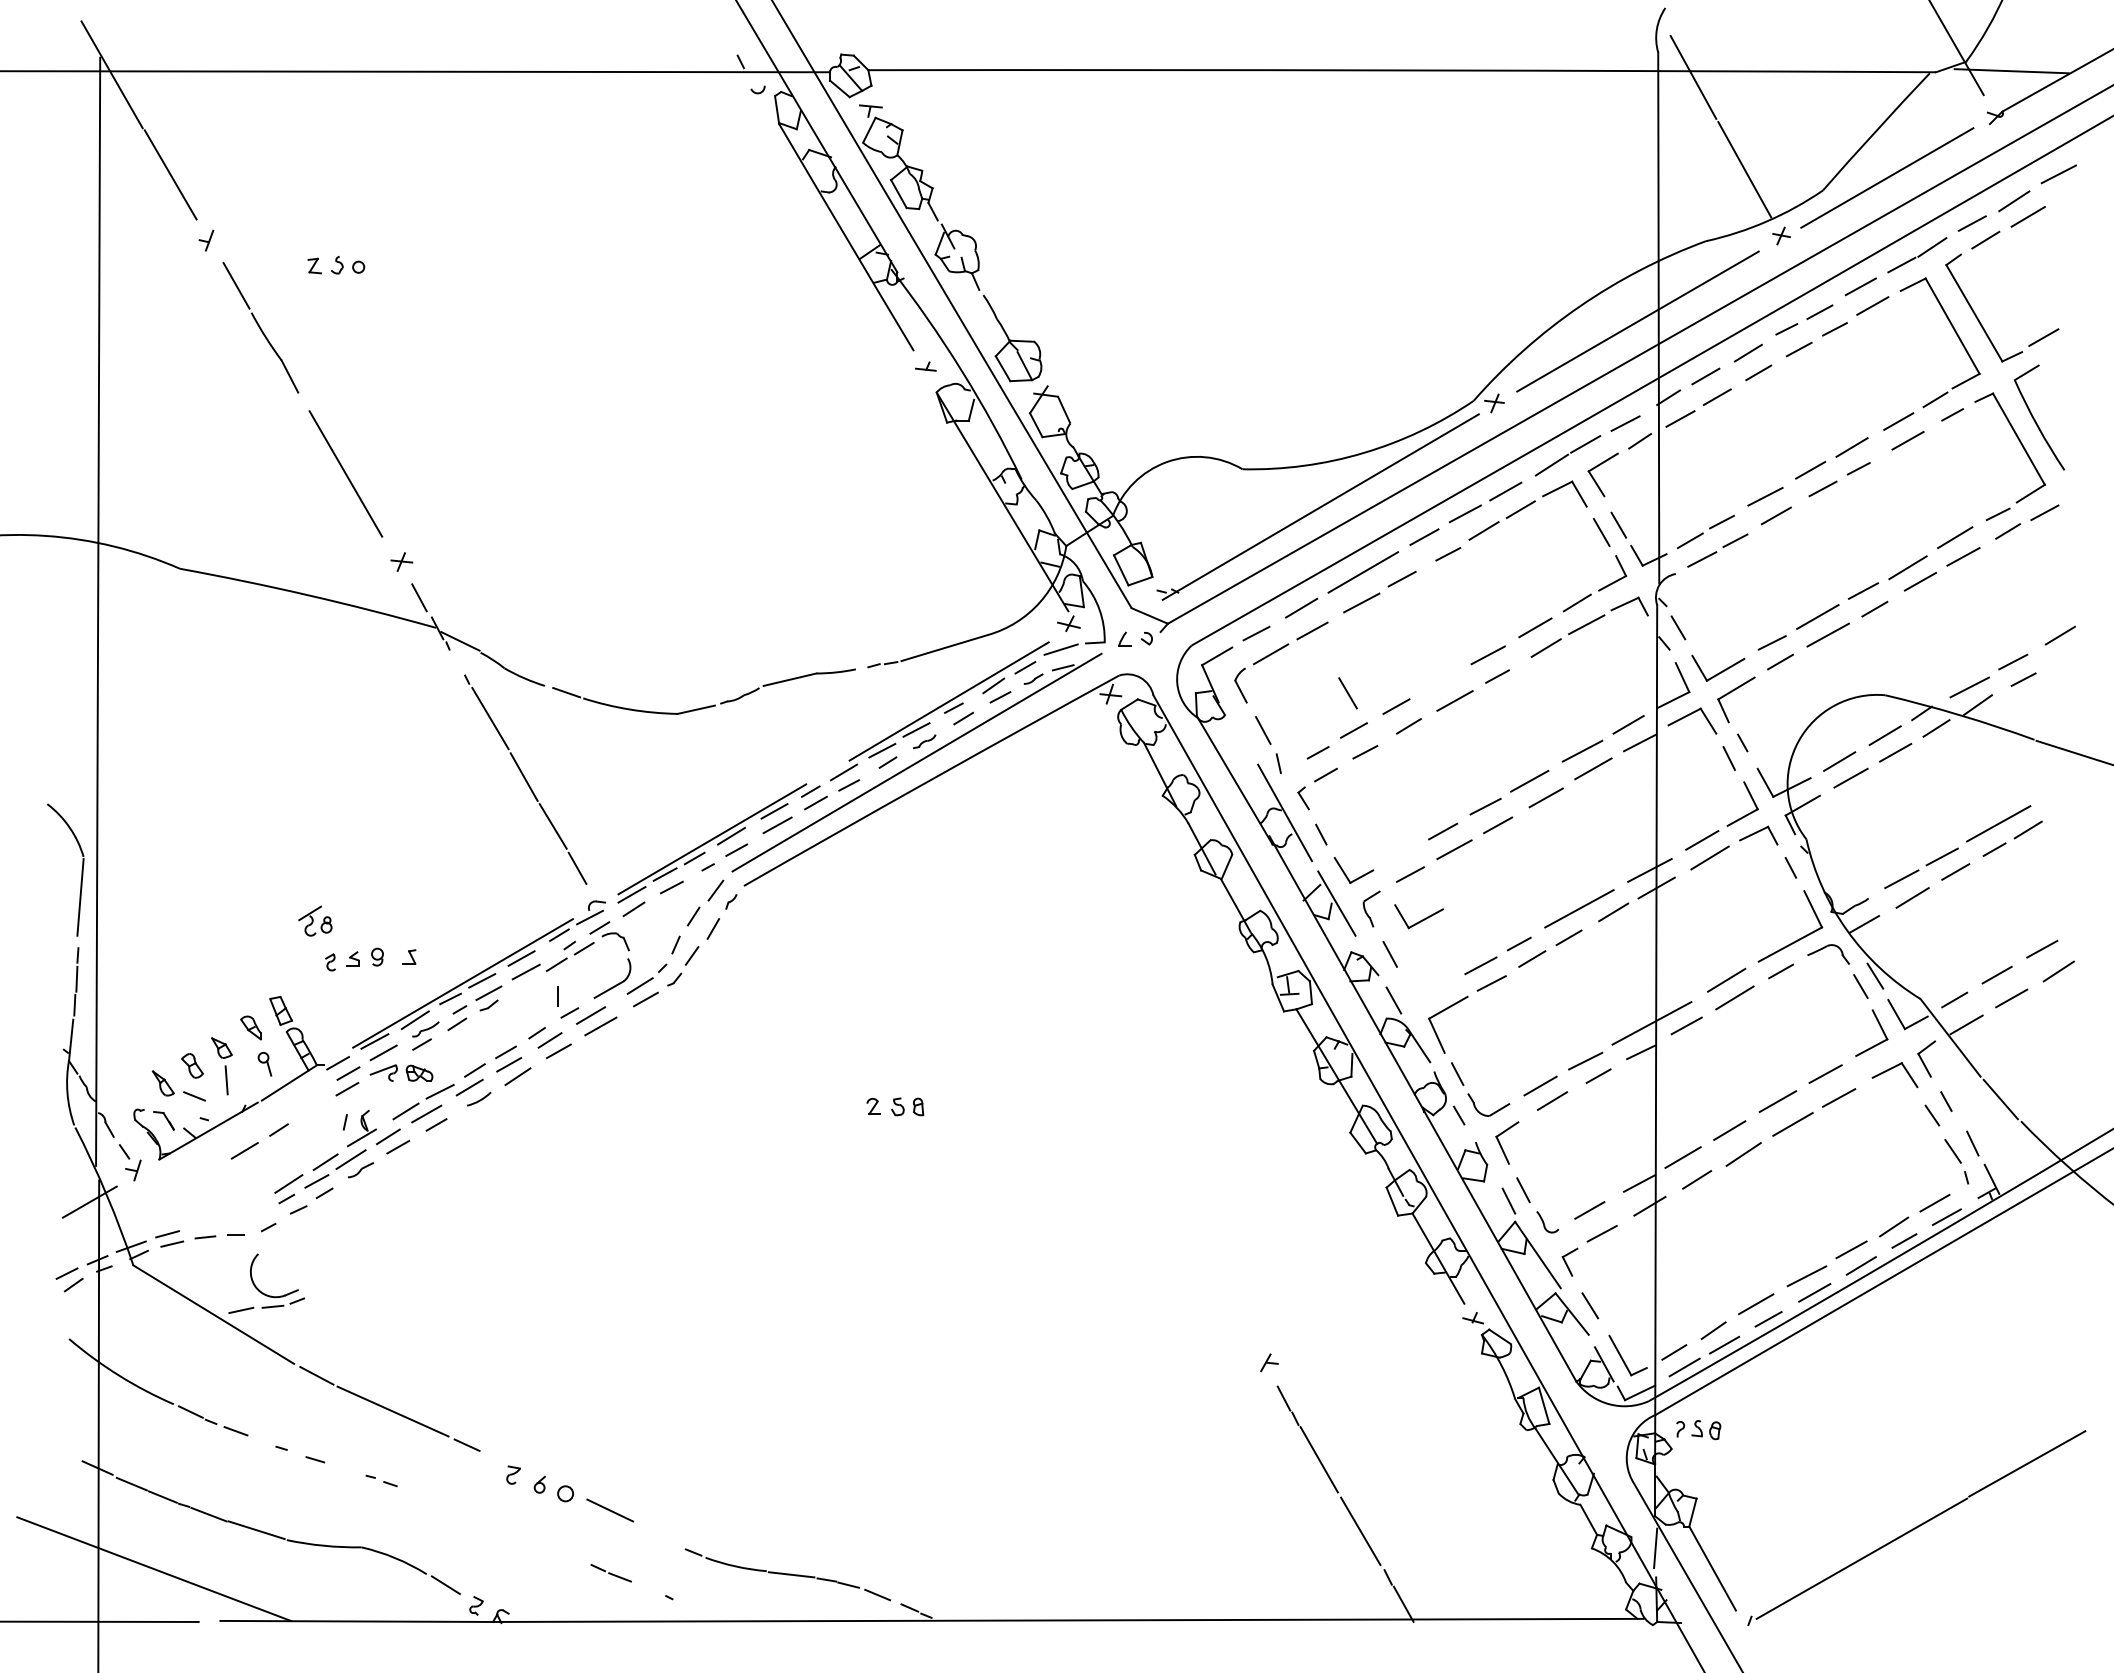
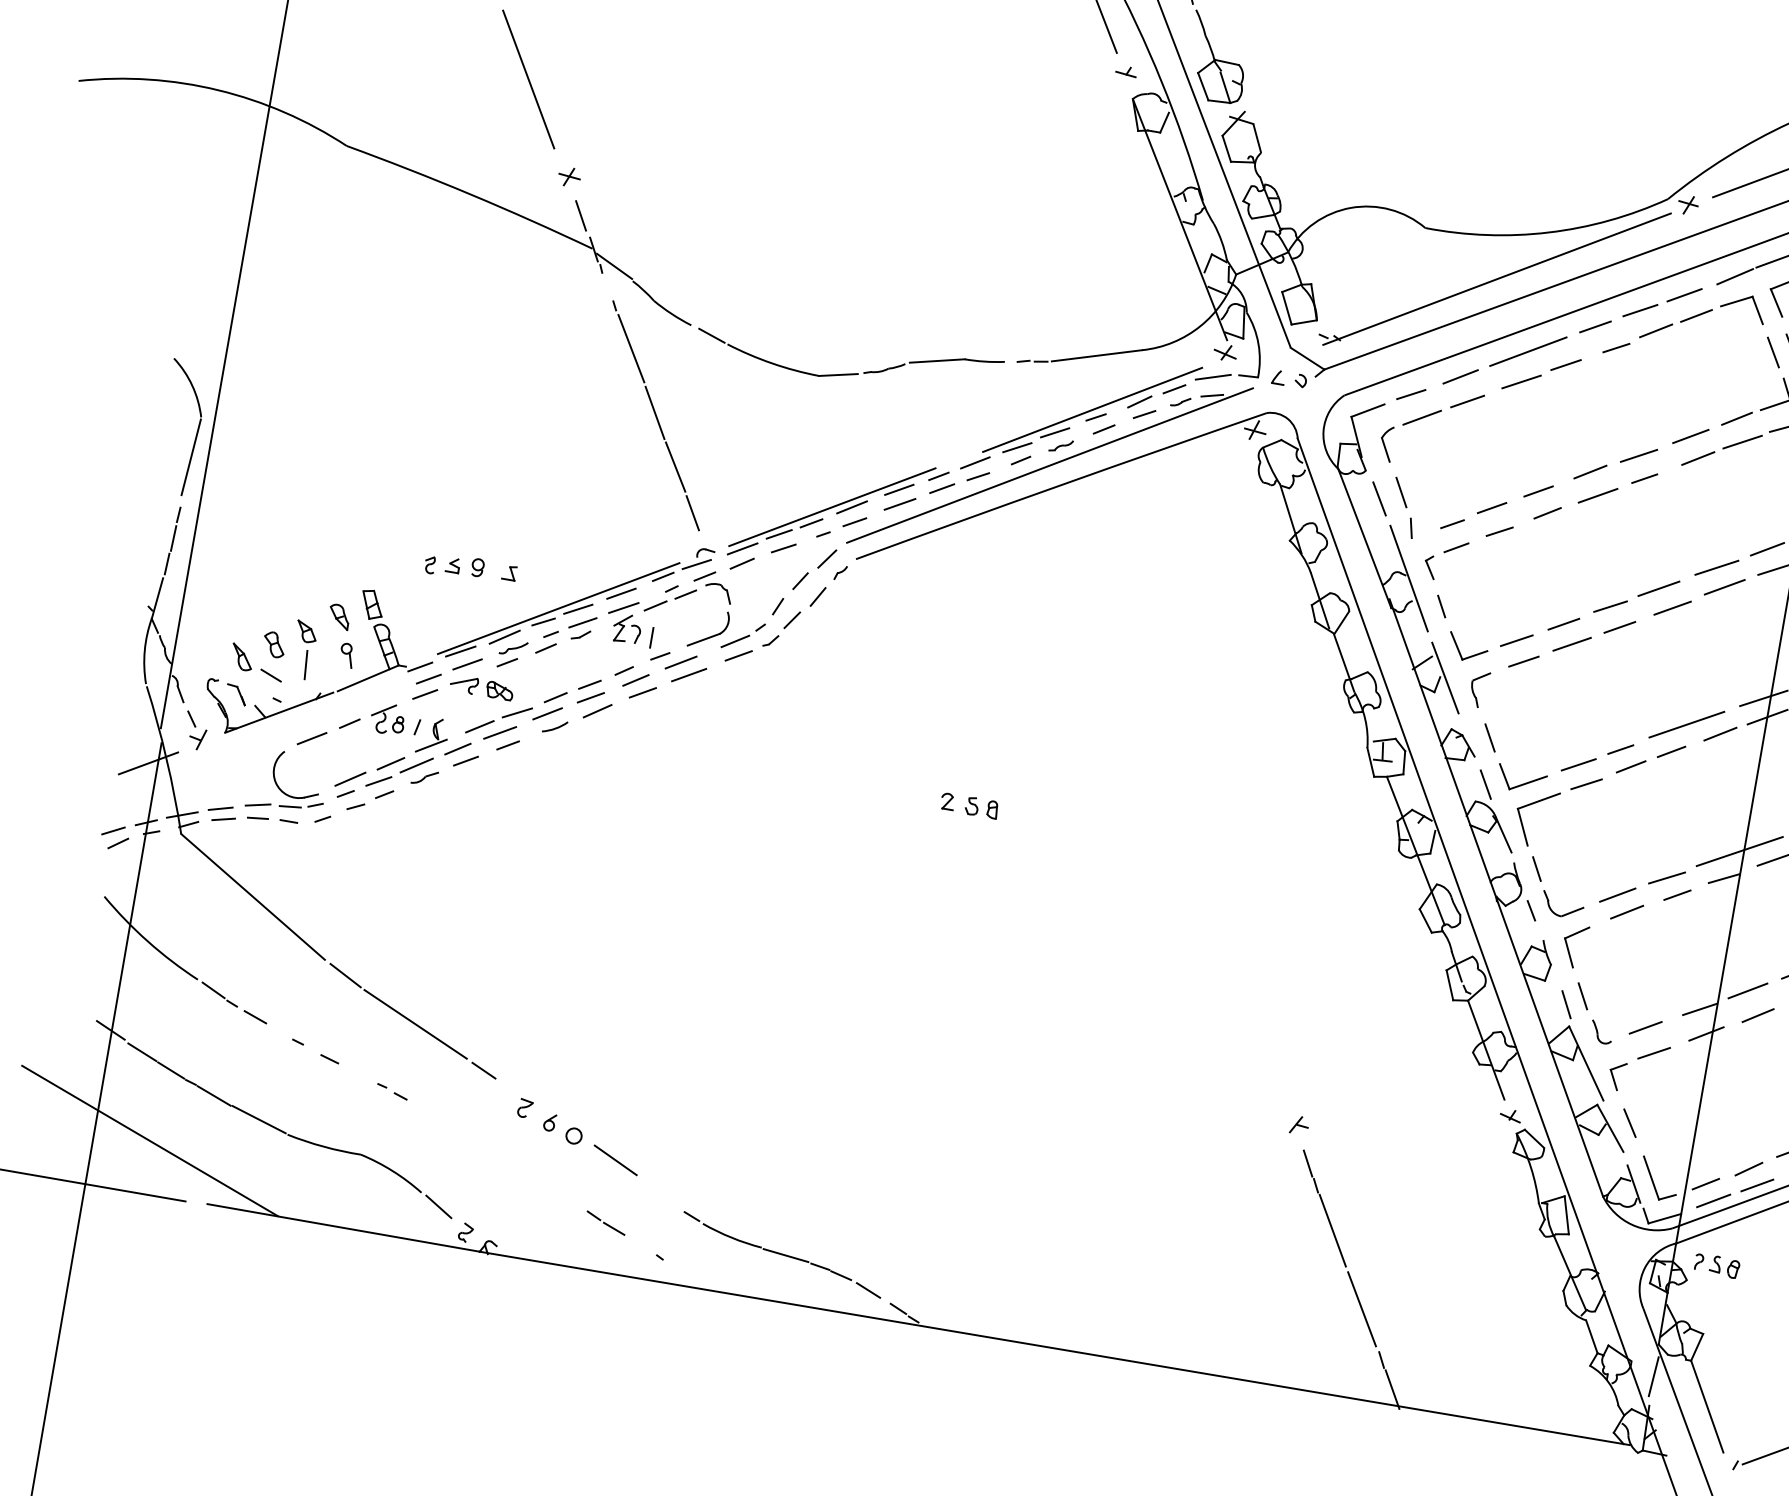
line: (1443, 679) -> (1590, 472), added
line: (1347, 693) -> (1378, 499), moved
line: (1399, 855) -> (1516, 640), added
part: (1418, 916) -> (1521, 779), moved
part: (315, 920) -> (388, 718), moved
part: (532, 991) -> (626, 628), added
part: (259, 1289) -> (279, 787), moved

